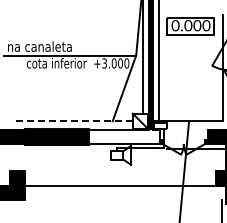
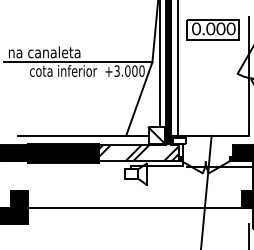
line: (75, 121) -> (84, 136), dashed -> solid
hatch: (123, 136) -> (138, 152), added

